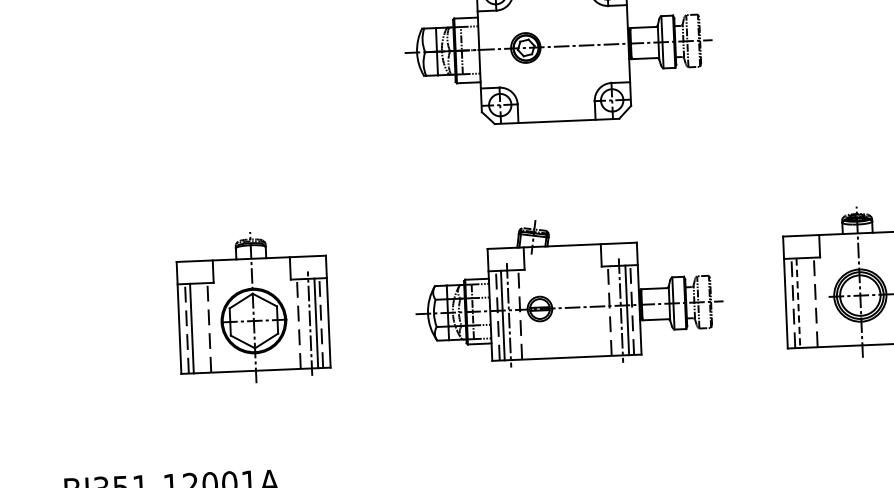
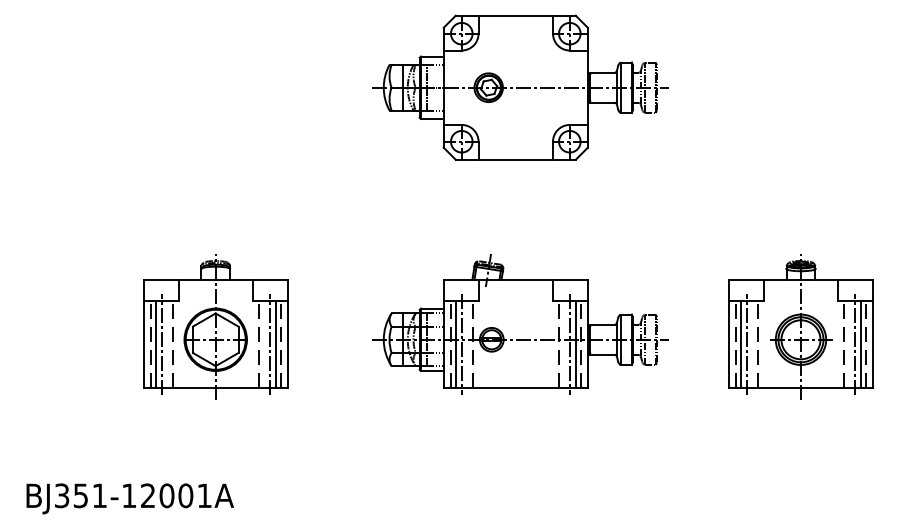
line: (804, 302) -> (746, 344), added
line: (797, 304) -> (740, 345), dashed -> solid
line: (197, 328) -> (161, 344), added

